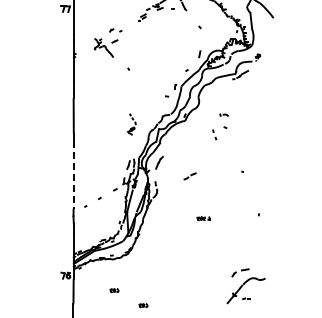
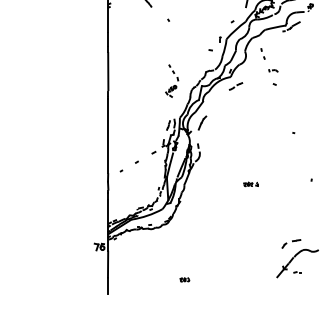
part: (131, 124) -> (171, 81), size x1.43
part: (214, 134) -> (262, 53), moved
line: (73, 174) -> (108, 135), dashed -> solid
line: (188, 176) -> (234, 86), moved
part: (114, 290) -> (153, 263), removed

